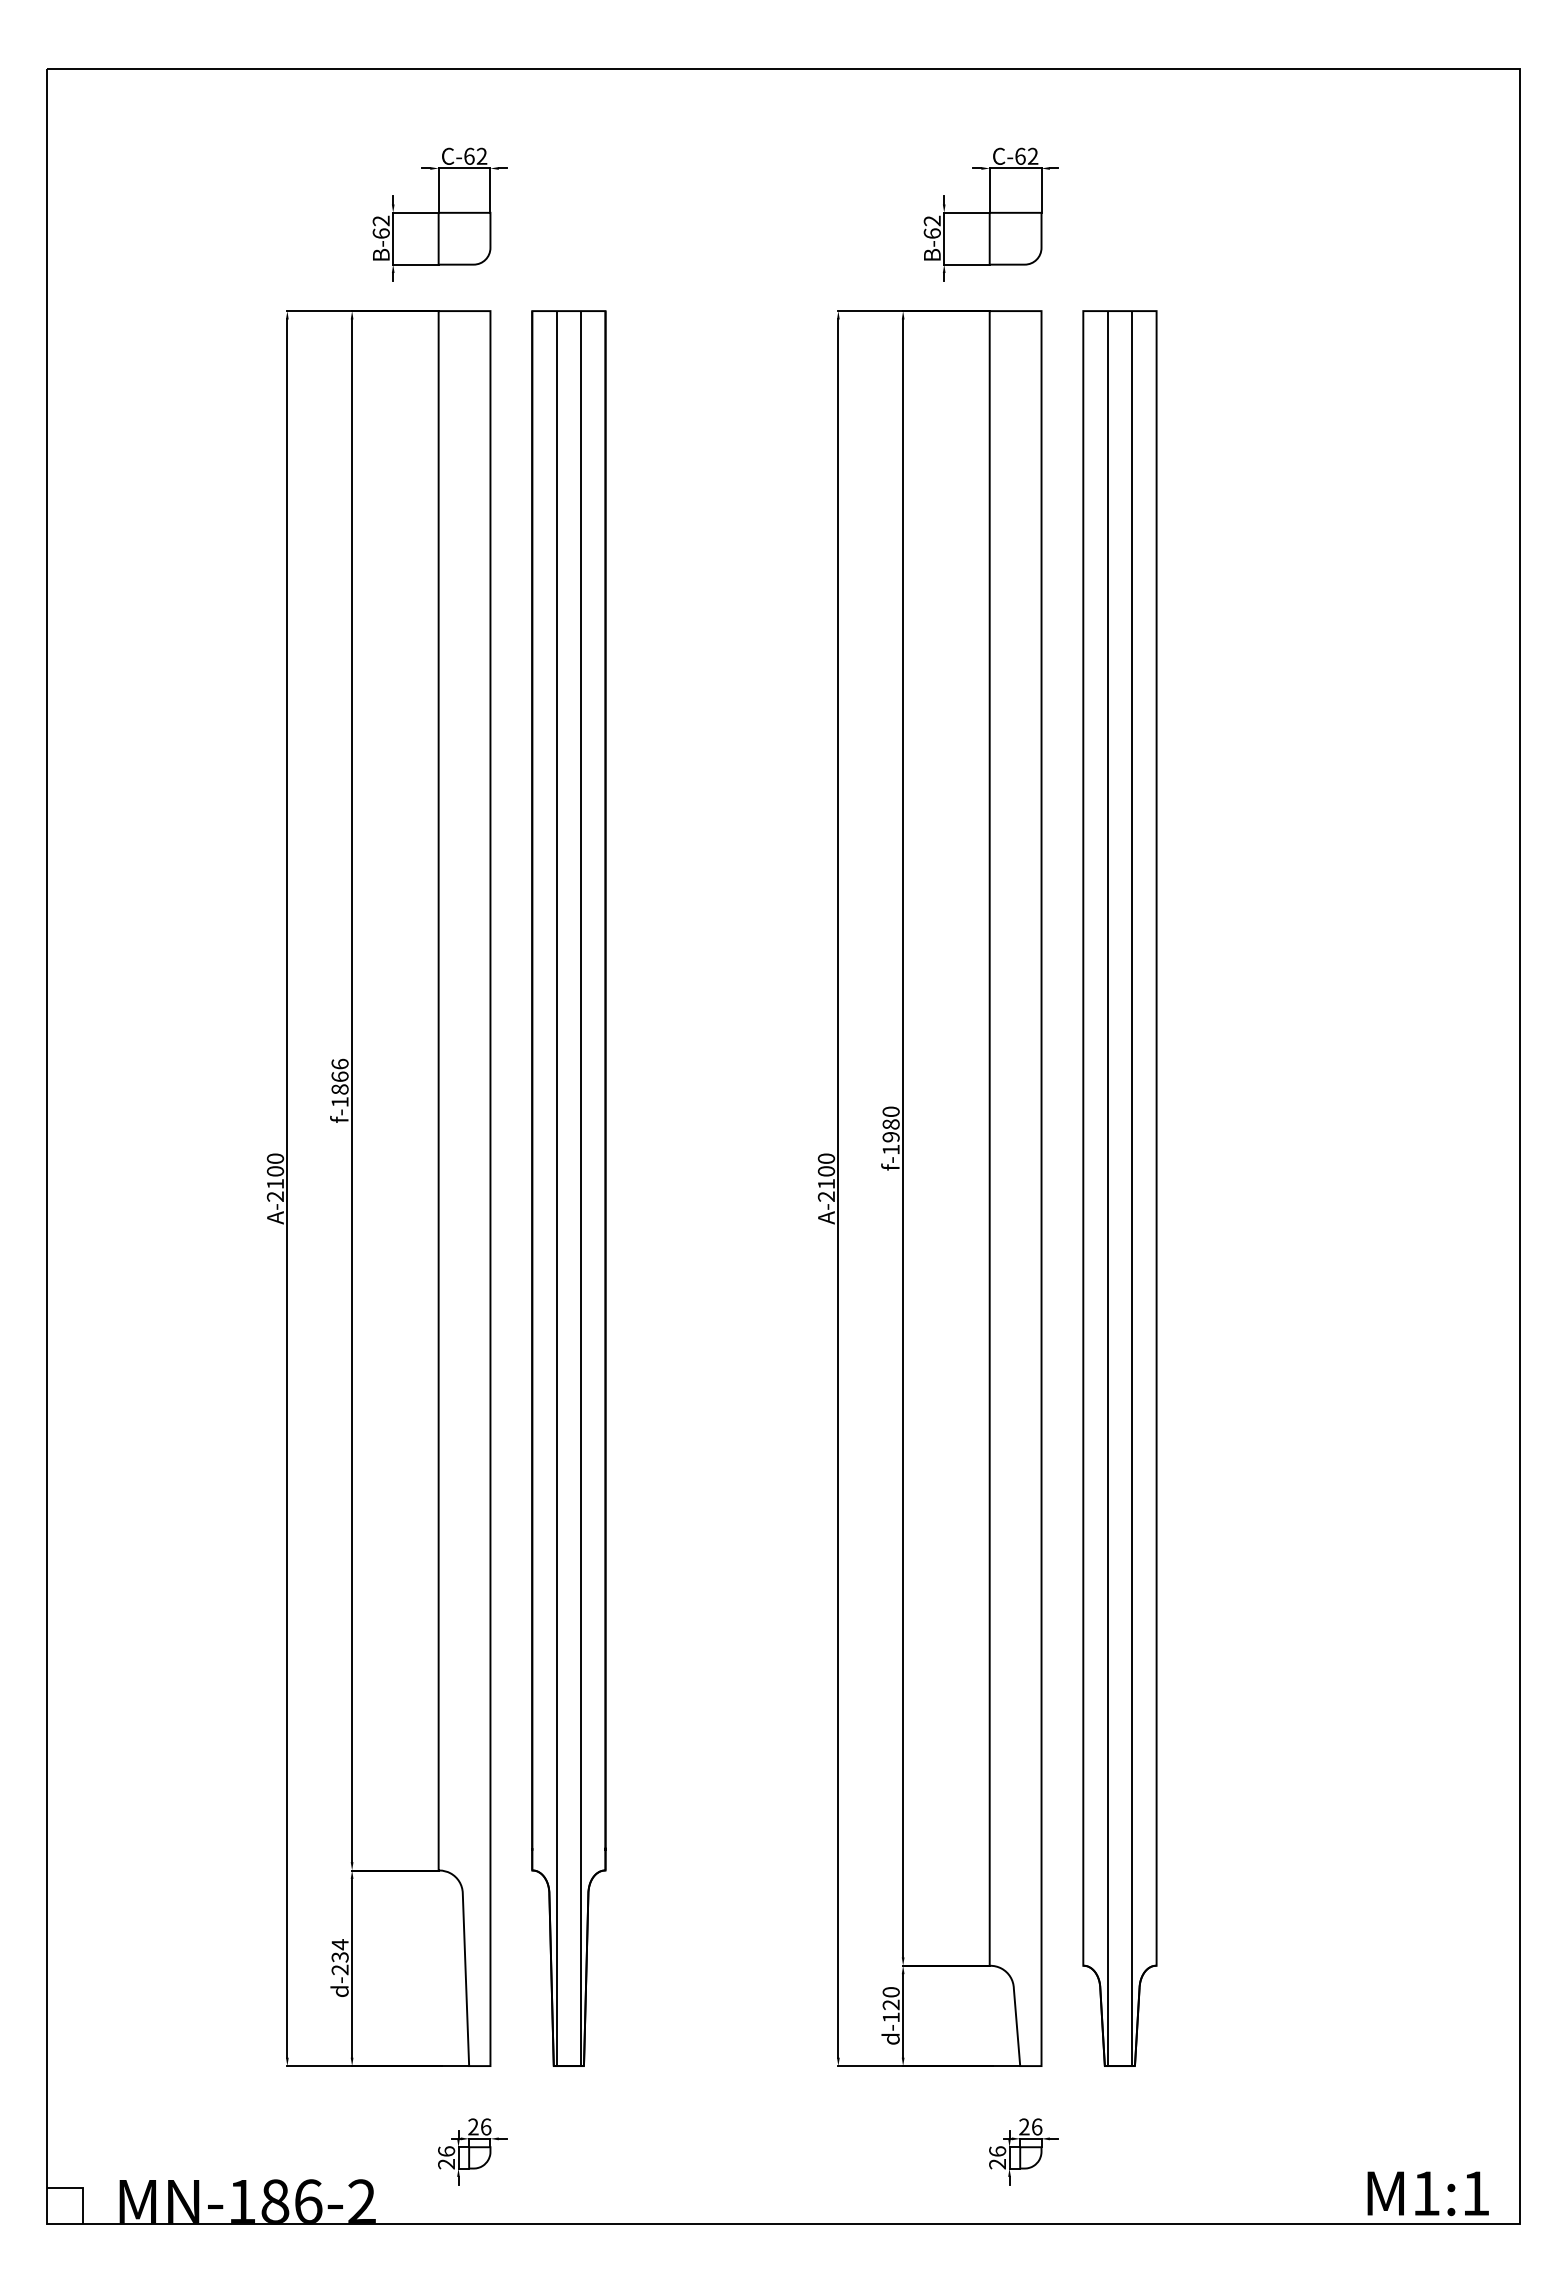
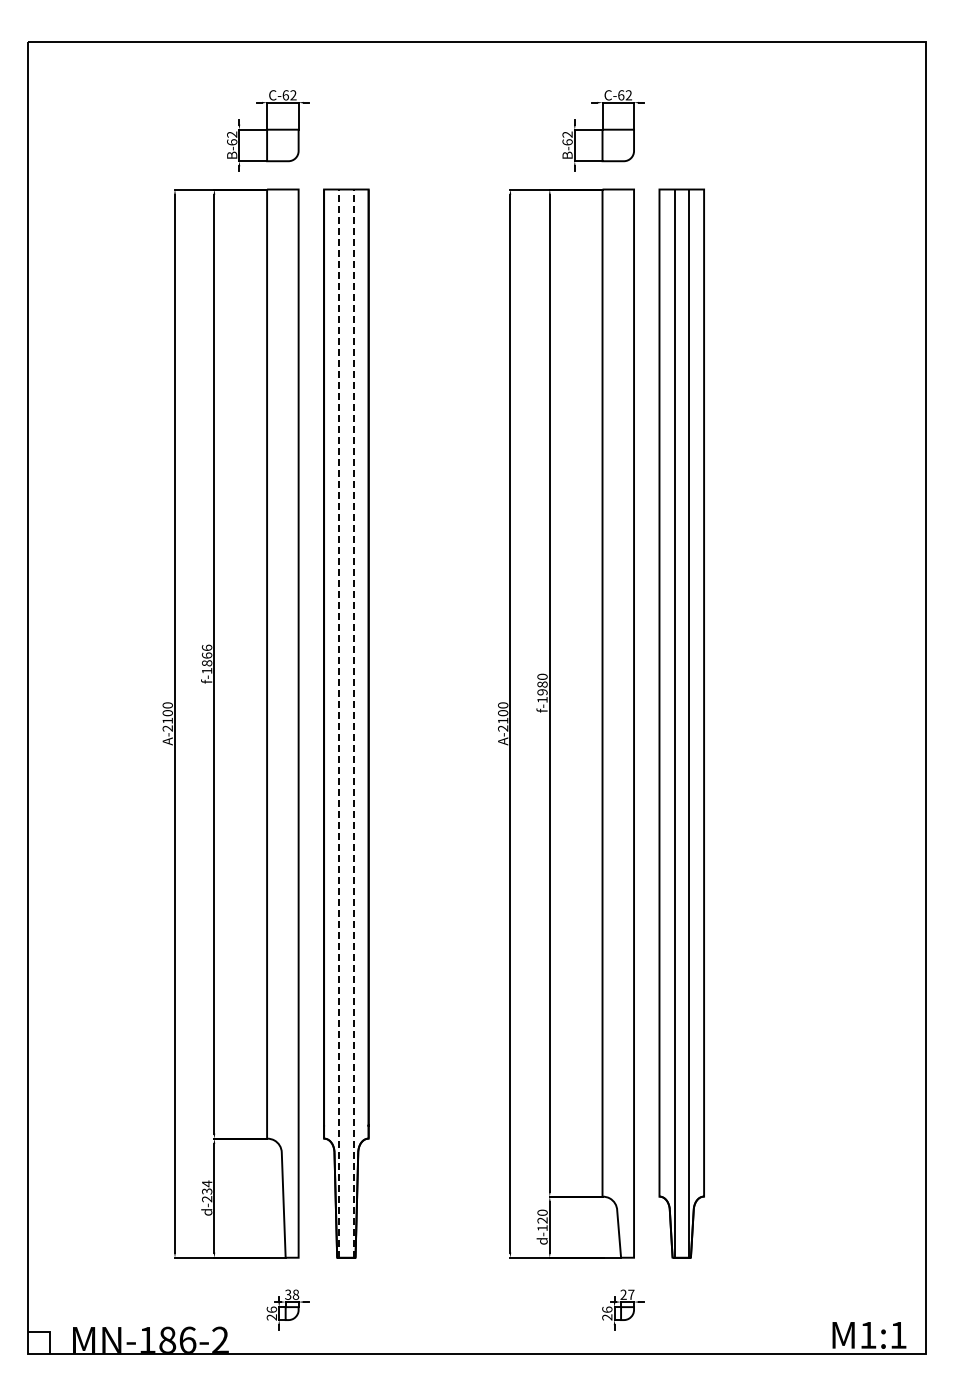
line: (557, 1188) -> (339, 723), solid -> dashed
line: (580, 1188) -> (353, 723), solid -> dashed
text: (480, 2126) -> (292, 1294), 26 -> 38
text: (1037, 2126) -> (631, 1294), 26 -> 27

